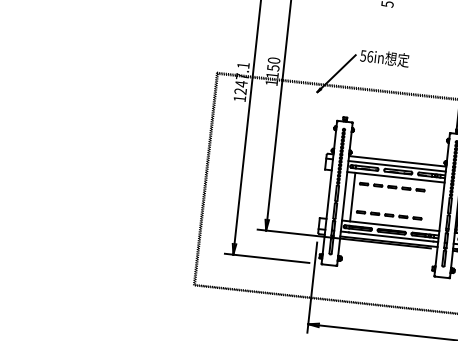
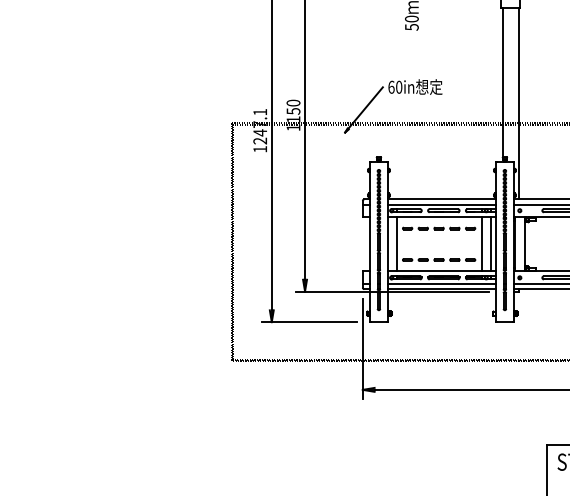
text: (367, 55) -> (395, 86), 56in -> 60in
line: (428, 205) -> (481, 244), added
line: (437, 206) -> (491, 244), added

